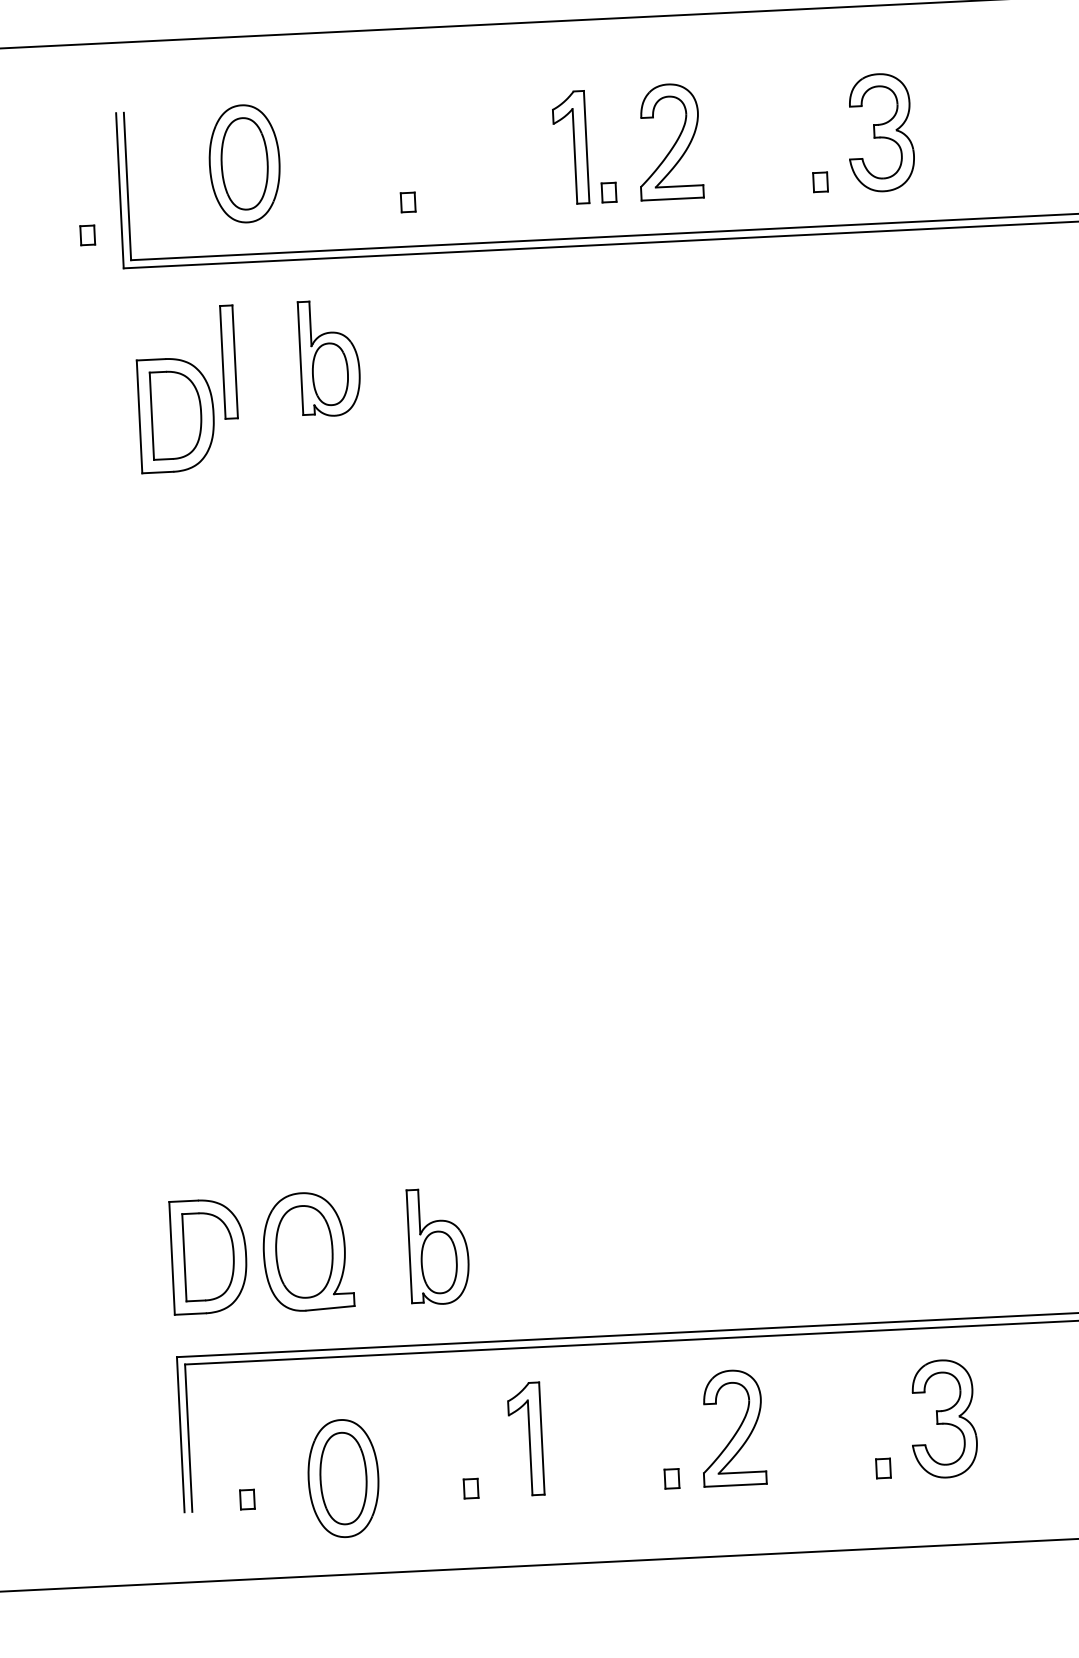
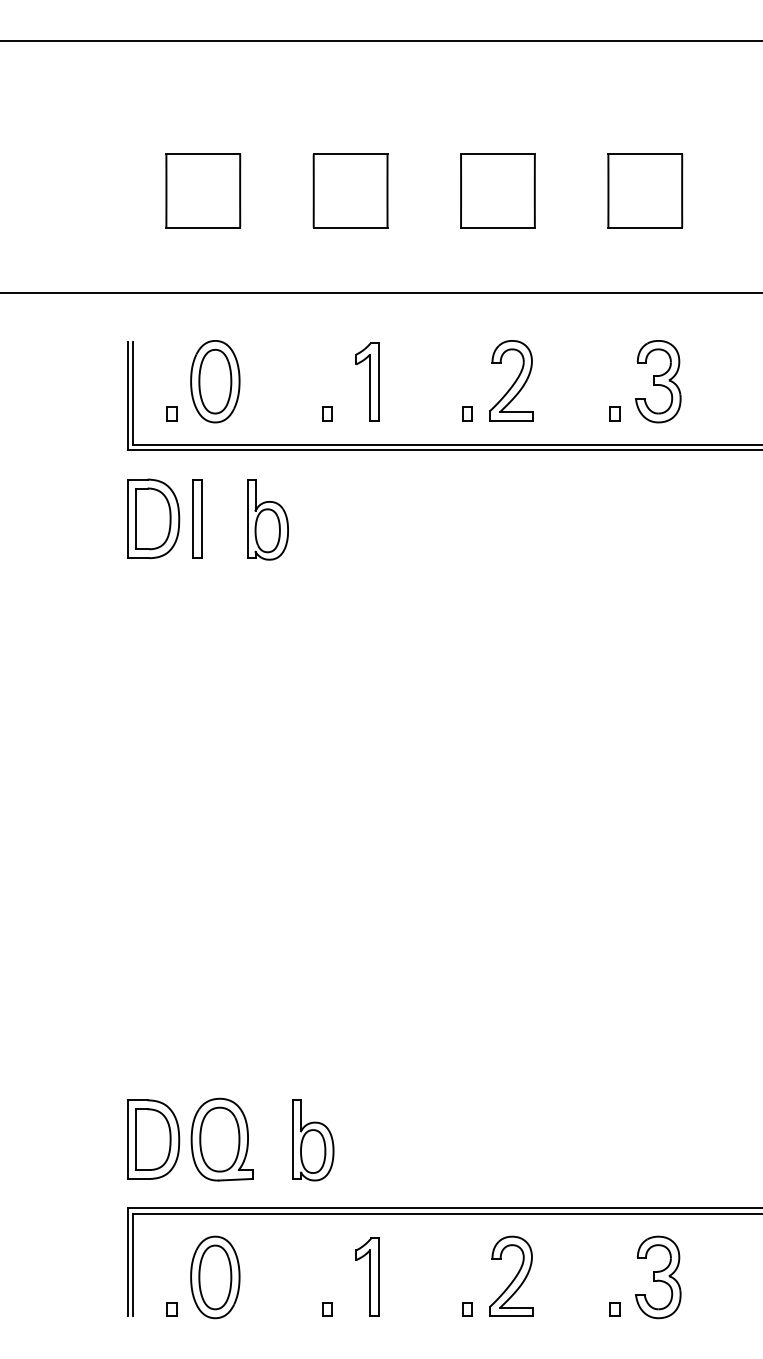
part: (570, 147) -> (367, 381), moved
part: (87, 234) -> (171, 413), moved
part: (176, 414) -> (153, 518), moved
part: (343, 1478) -> (215, 1277), moved

